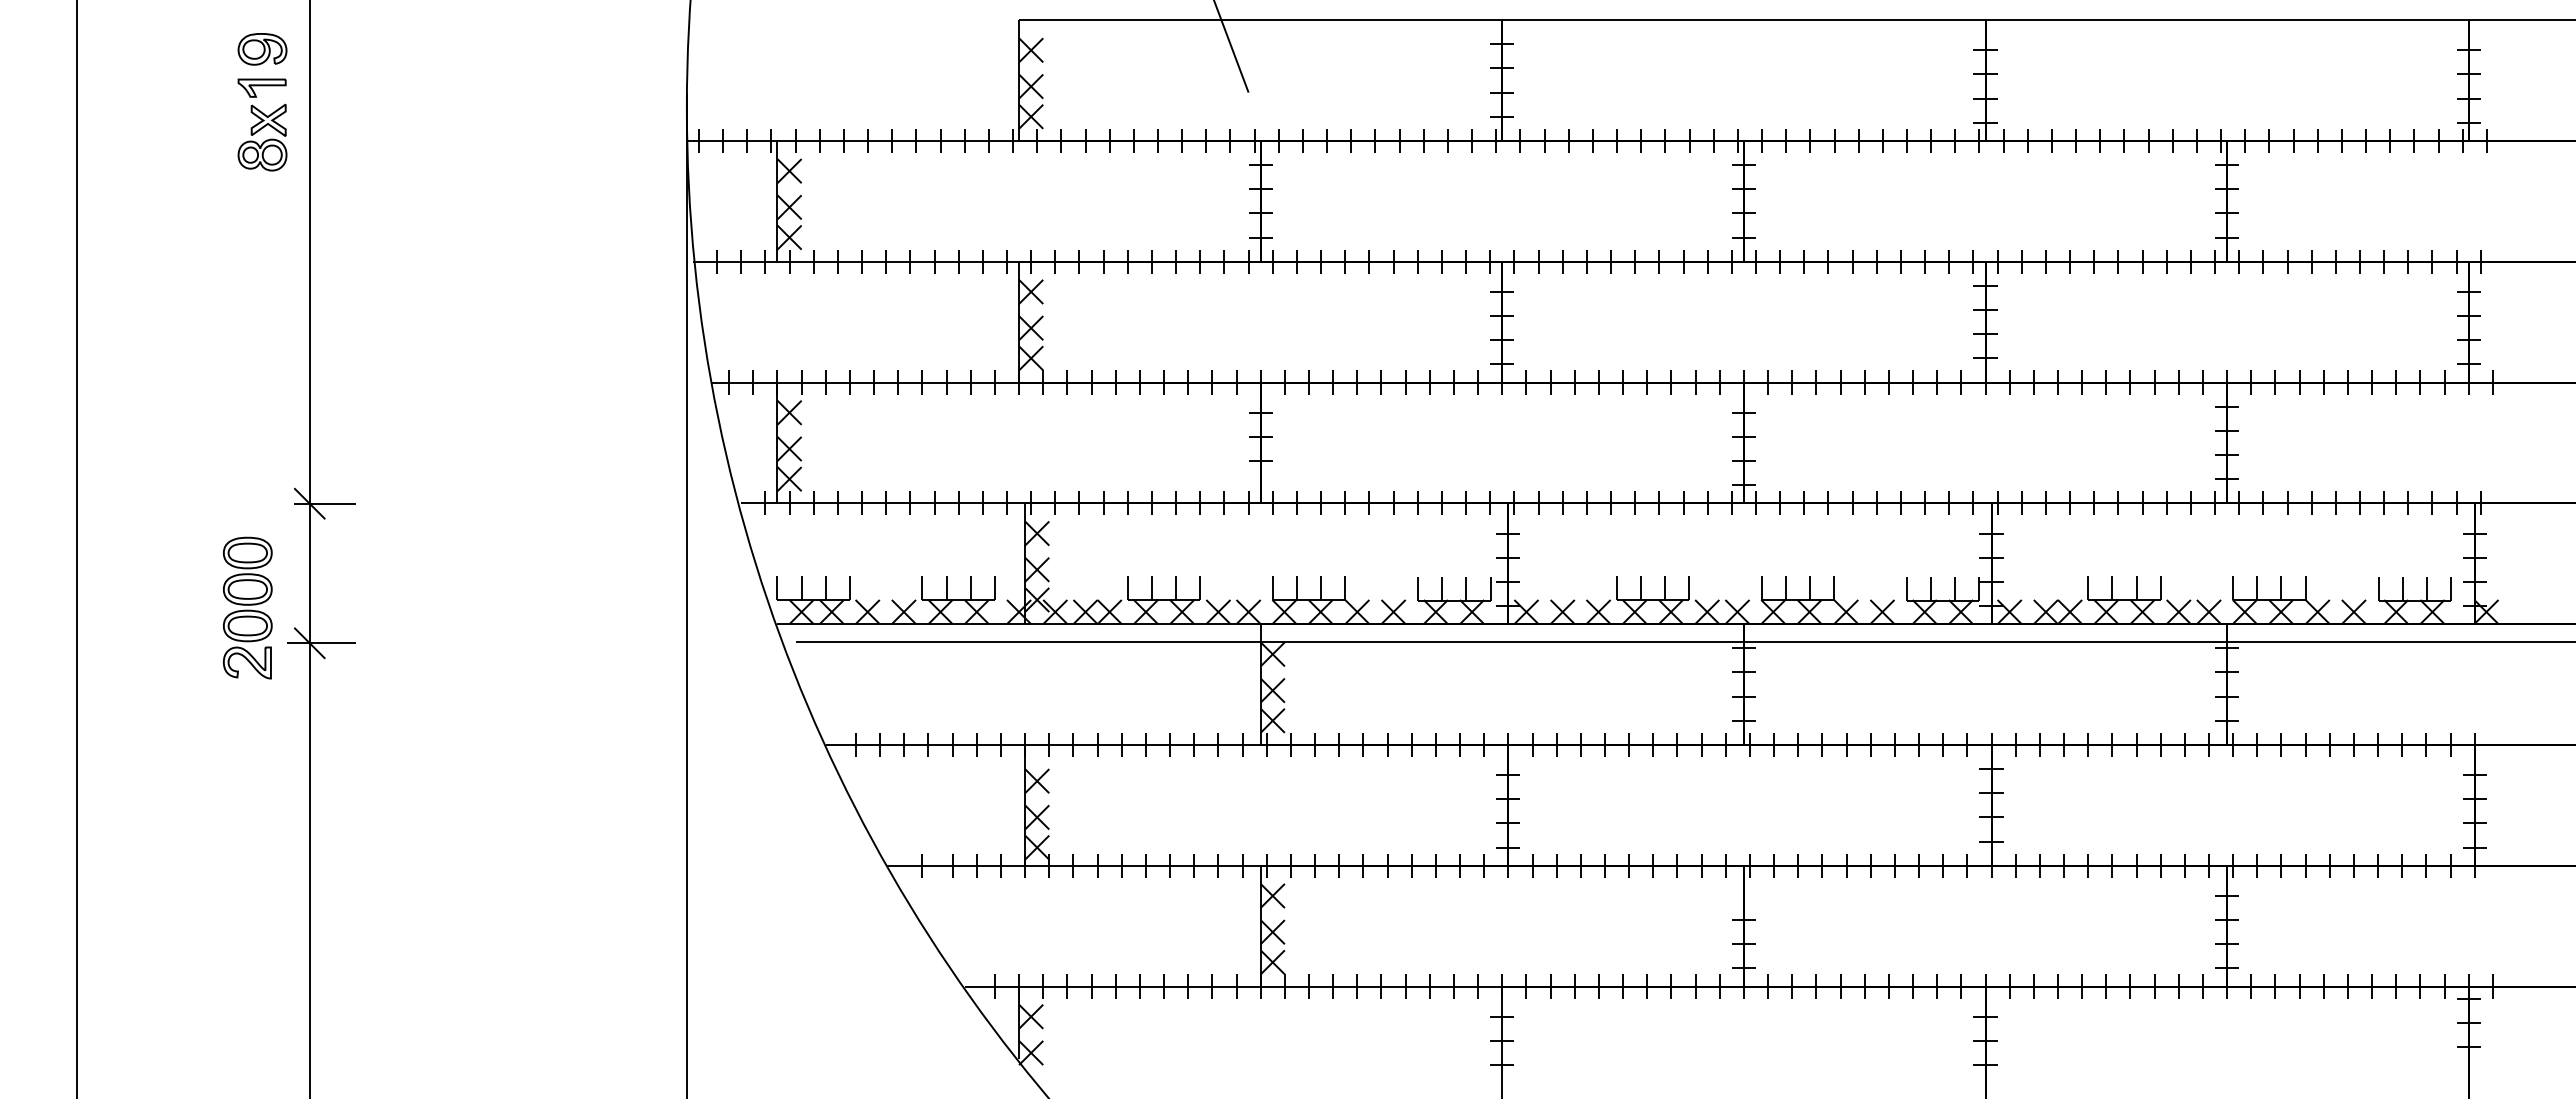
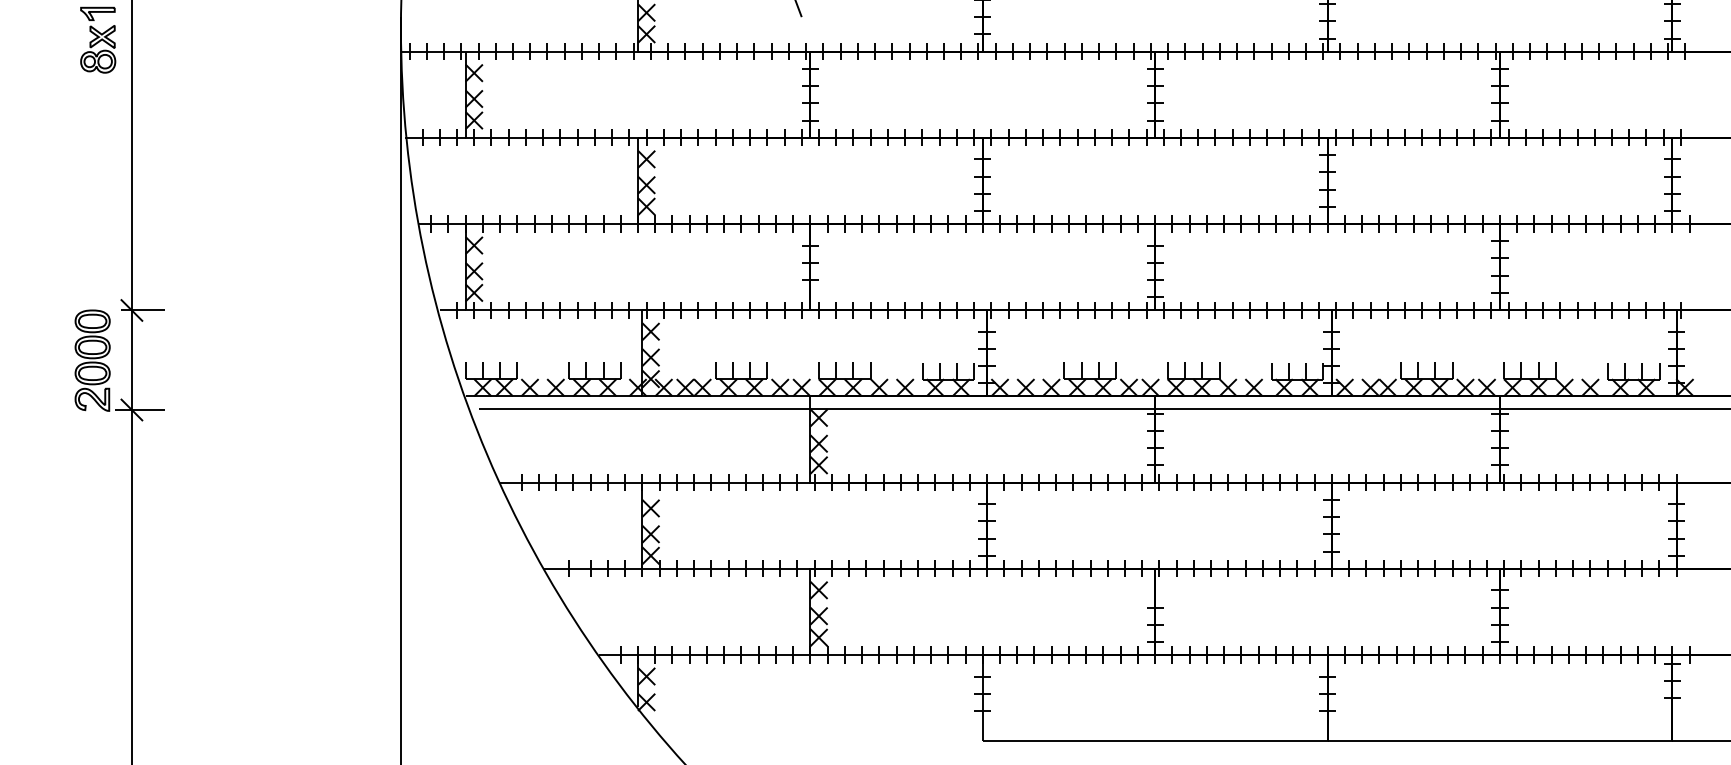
part: (247, 607) -> (92, 360), moved

